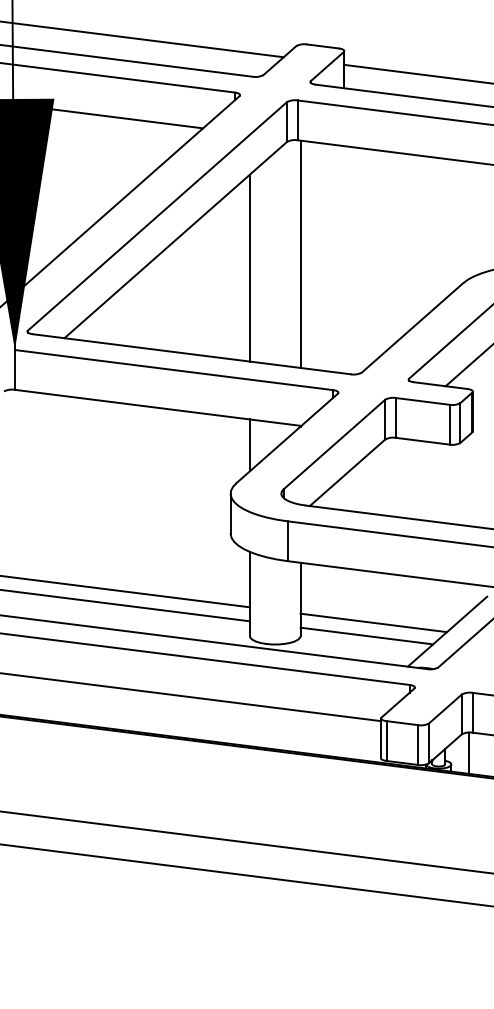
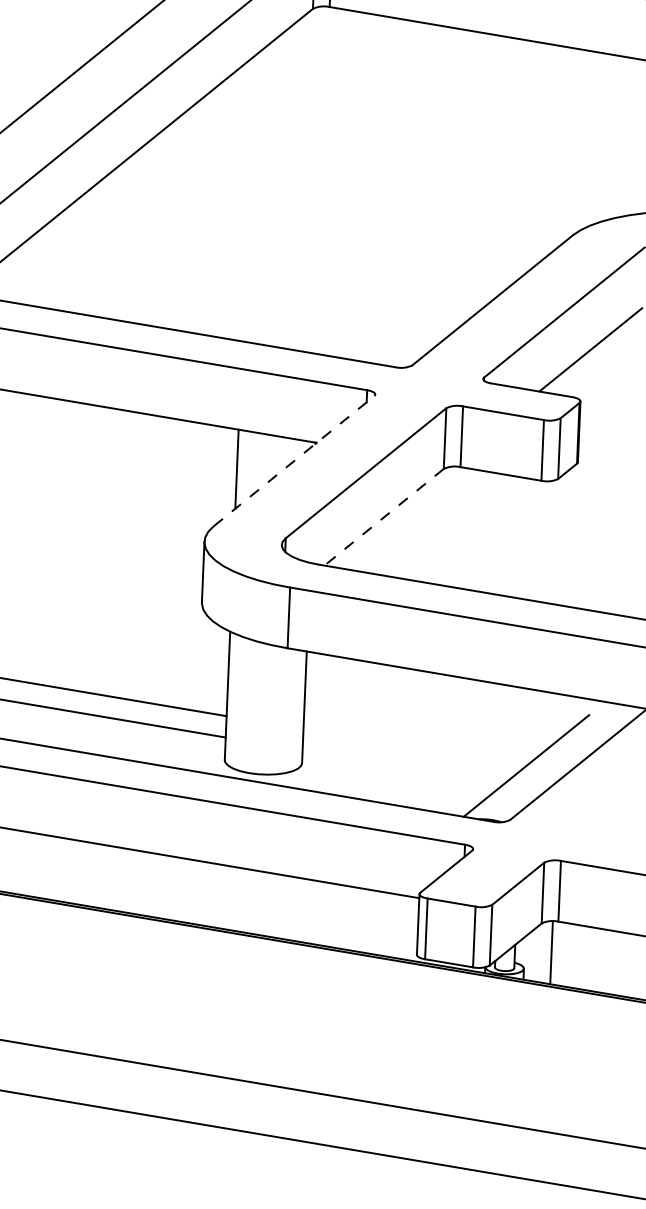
line: (300, 253) -> (326, 179), removed
line: (249, 267) -> (247, 197), removed
line: (287, 438) -> (294, 461), solid -> dashed
line: (347, 473) -> (384, 518), solid -> dashed
line: (373, 622) -> (414, 747), removed
line: (366, 635) -> (402, 766), removed

